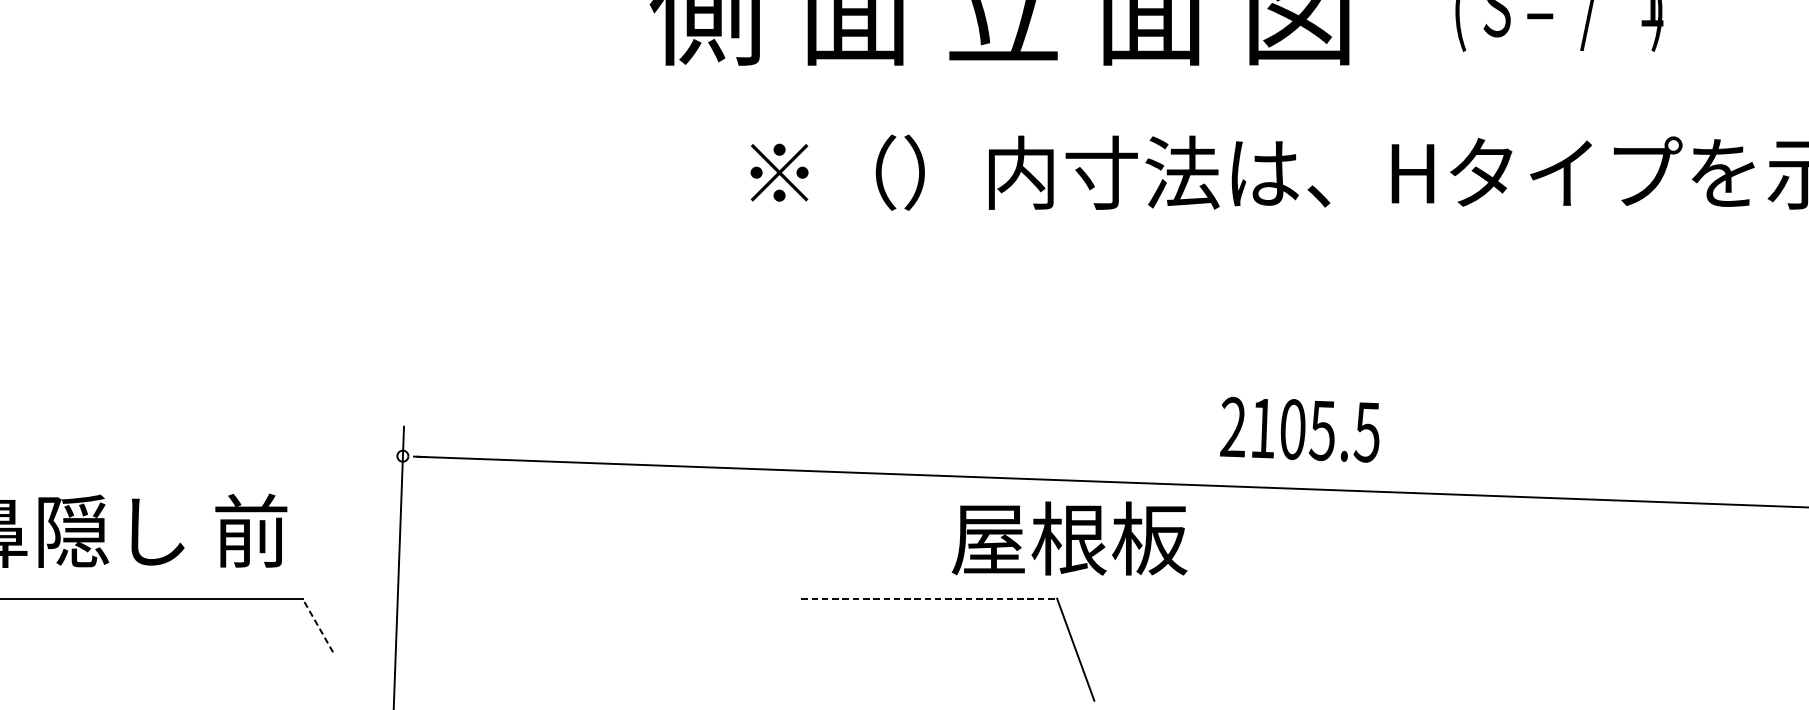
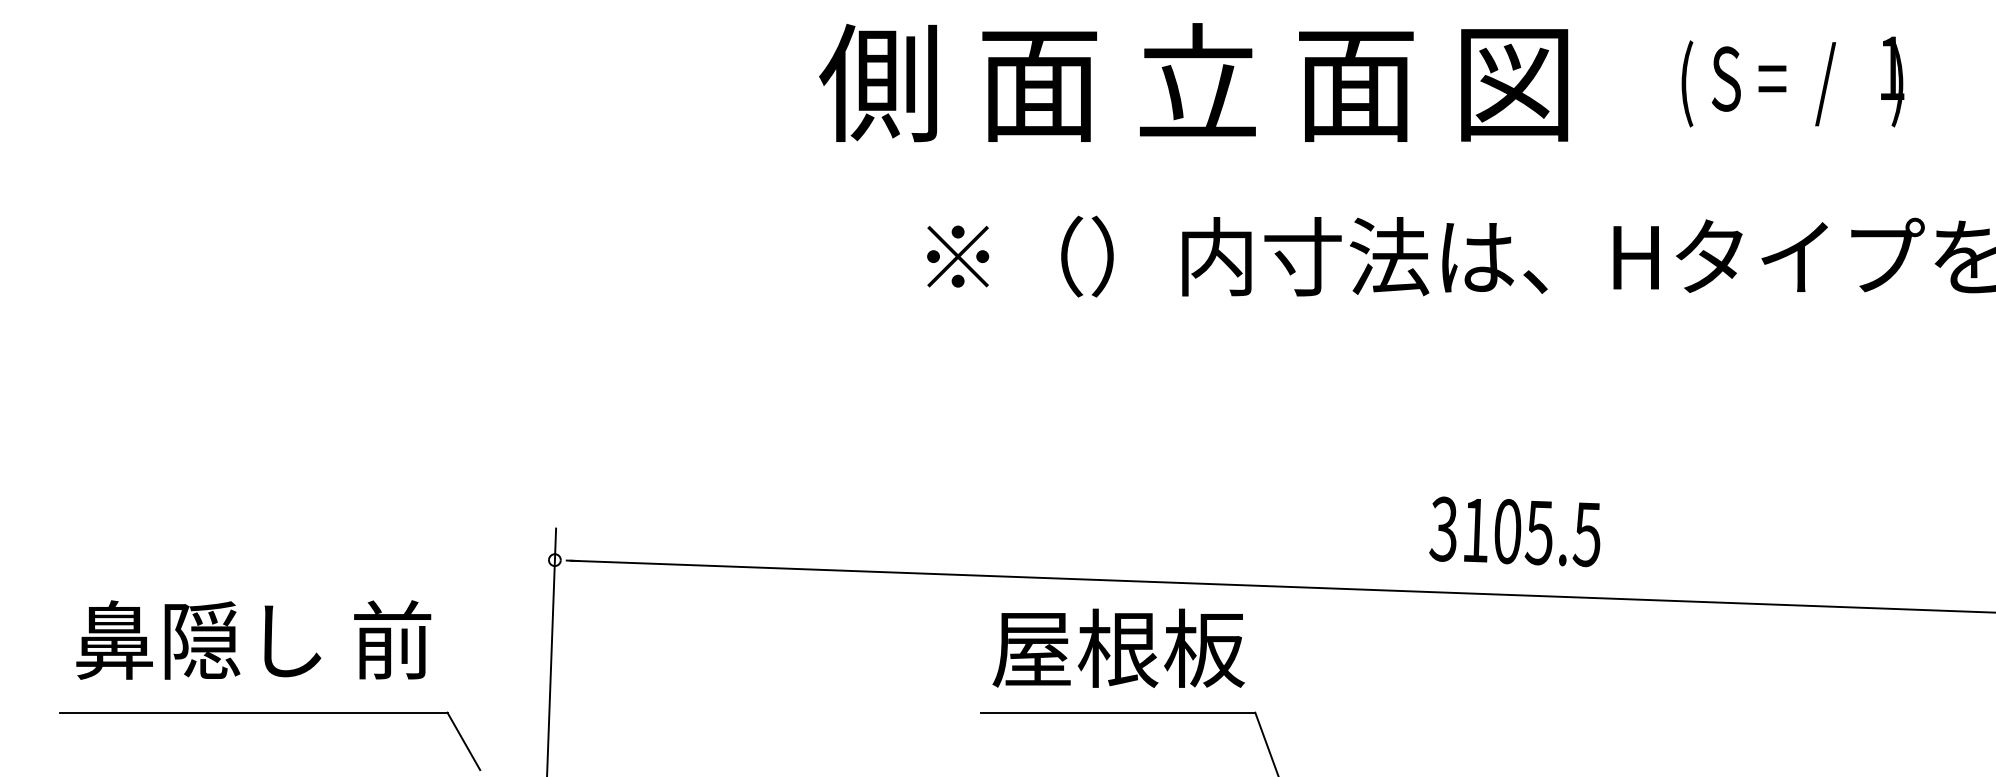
text: (1232, 427) -> (1442, 529), 2105.5 -> 3105.5
text: (1069, 537) -> (1118, 647), moved
line: (929, 598) -> (1118, 712), dashed -> solid
line: (317, 624) -> (463, 740), dashed -> solid

